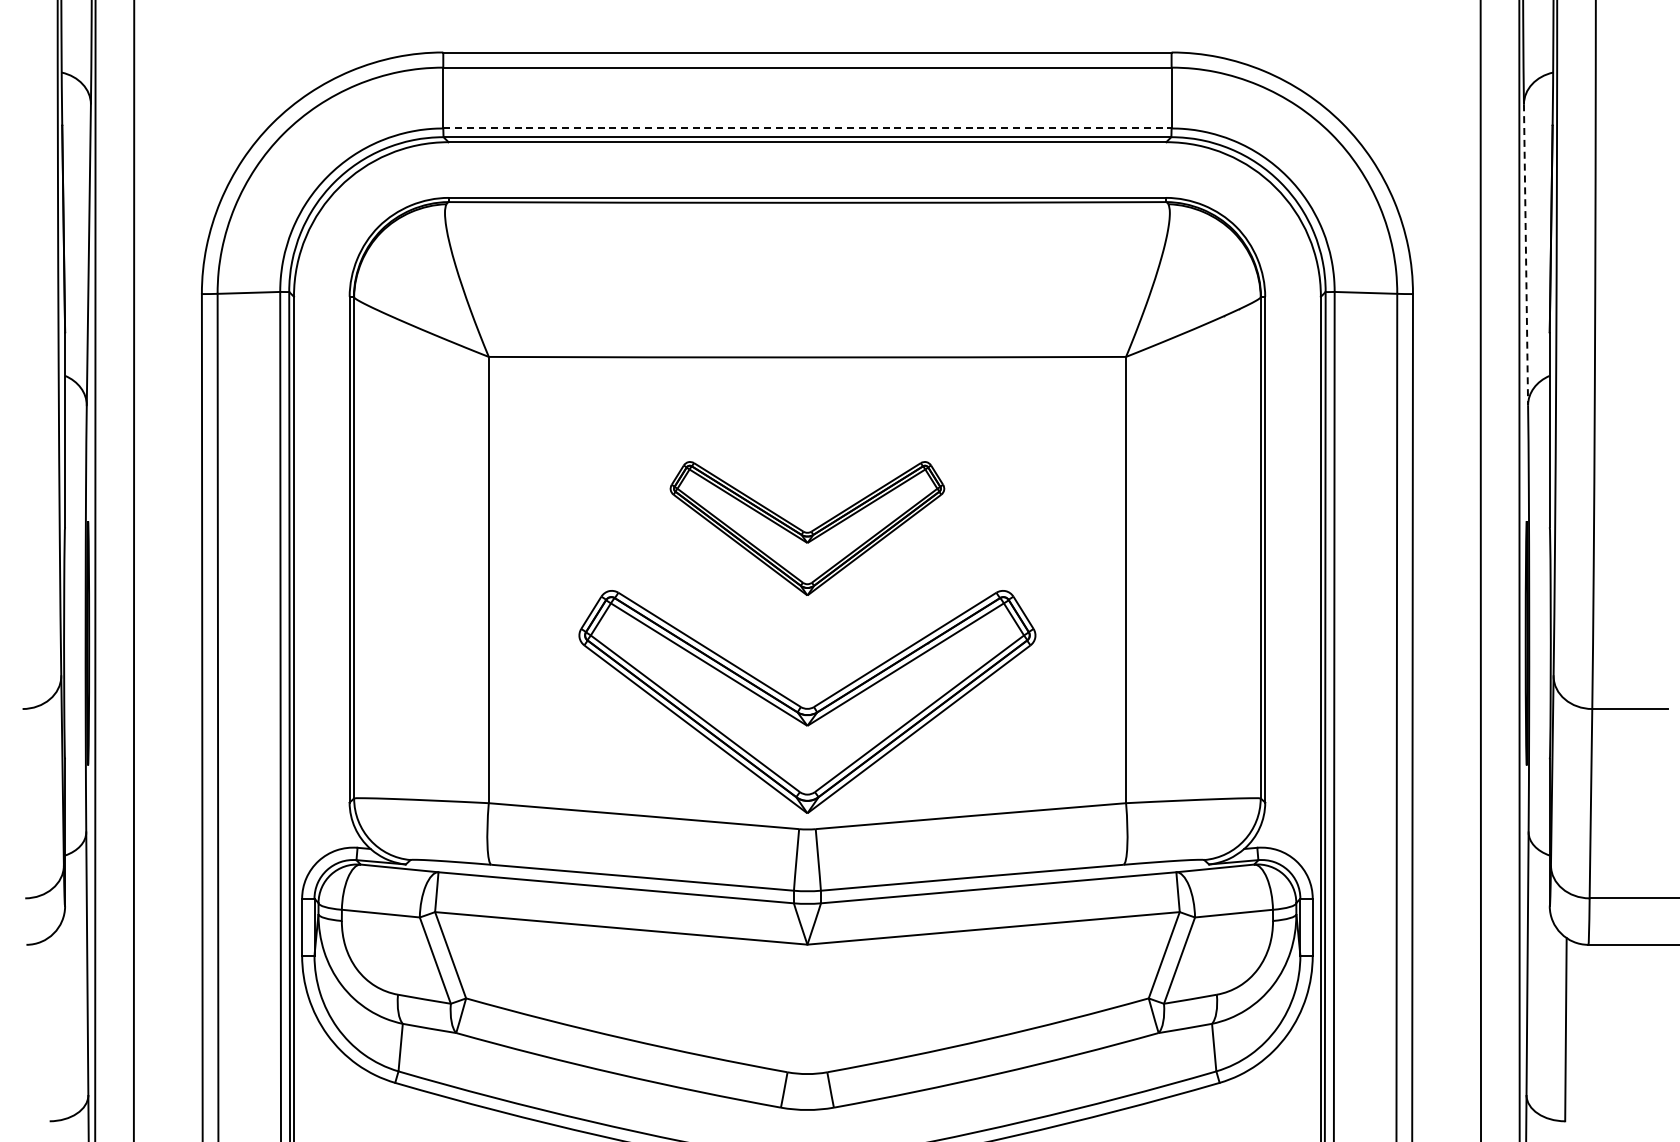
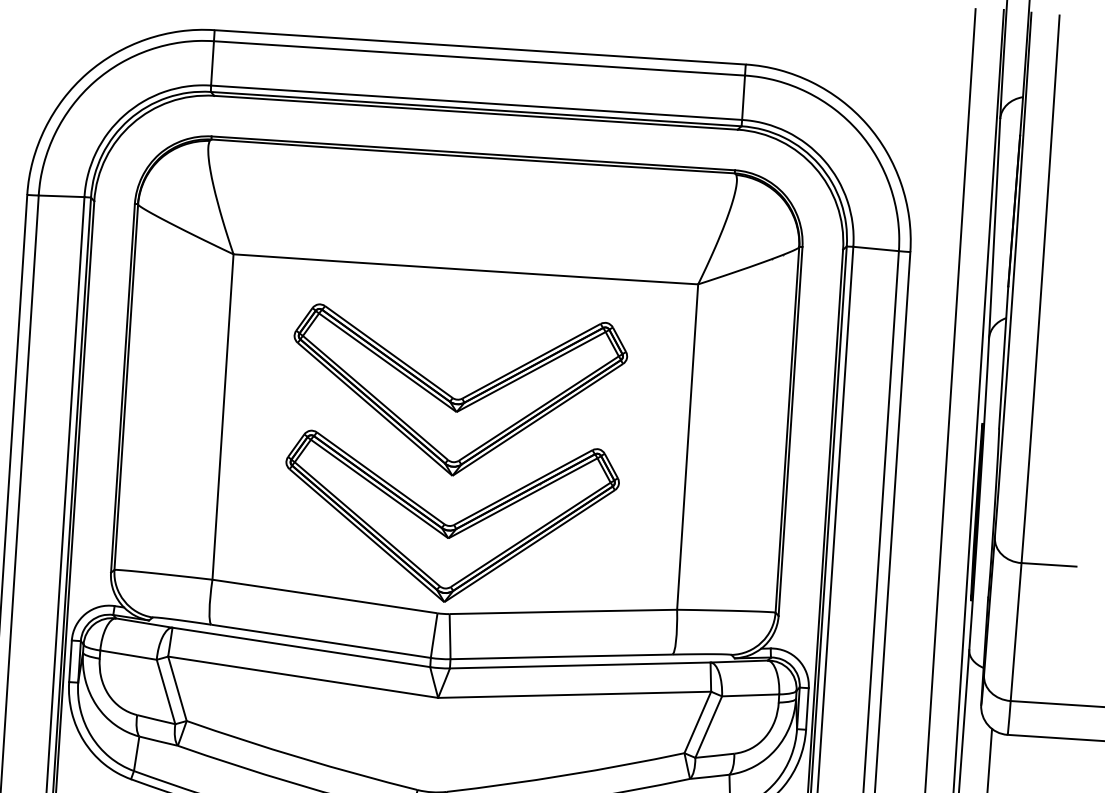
line: (807, 128) -> (476, 102), dashed -> solid
line: (1526, 255) -> (994, 229), dashed -> solid
part: (807, 528) -> (457, 394), size x1.67

